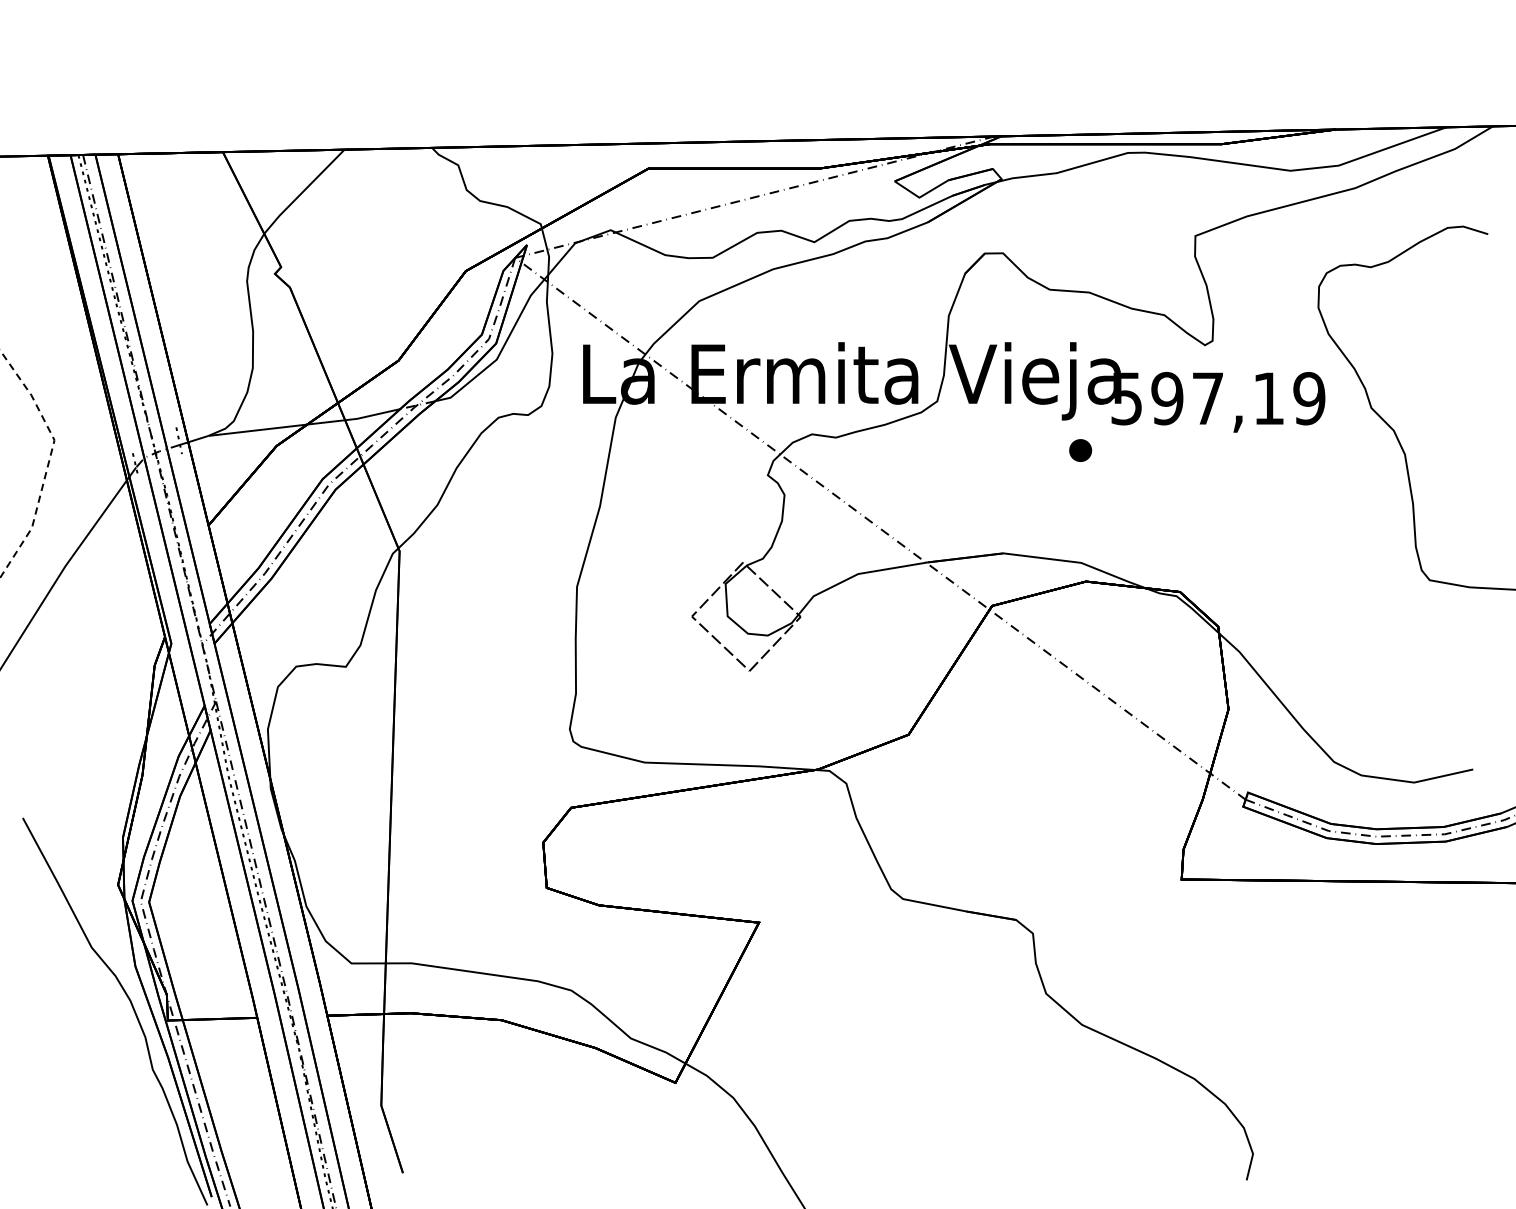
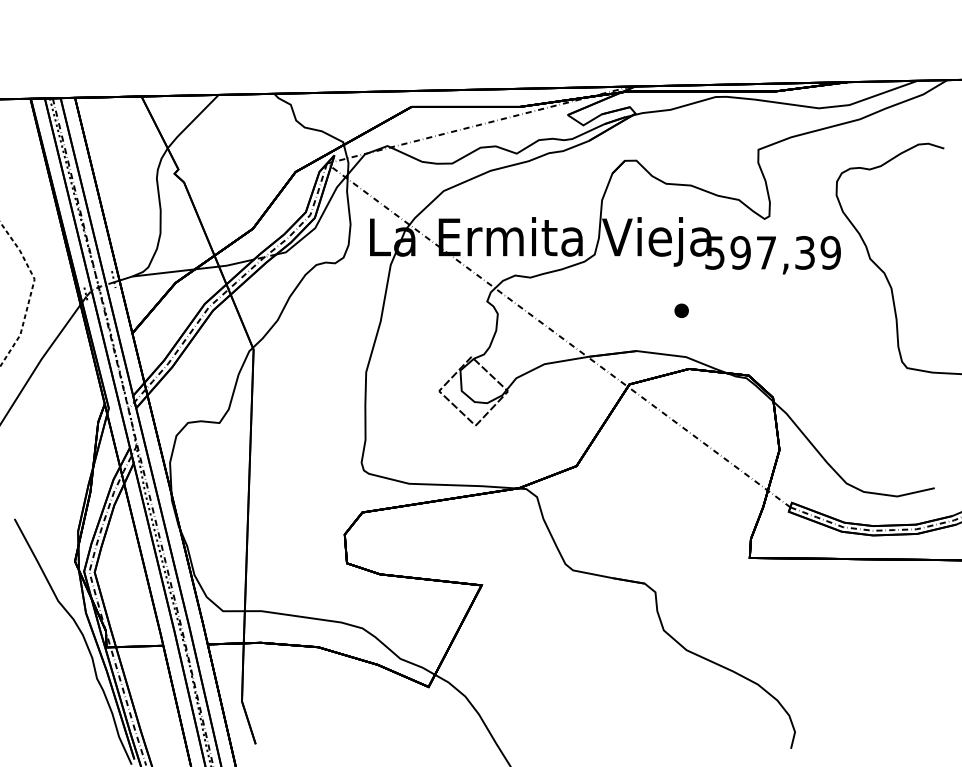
text: (1267, 398) -> (804, 252), 597,19 -> 597,39
part: (1080, 450) -> (681, 310), moved

